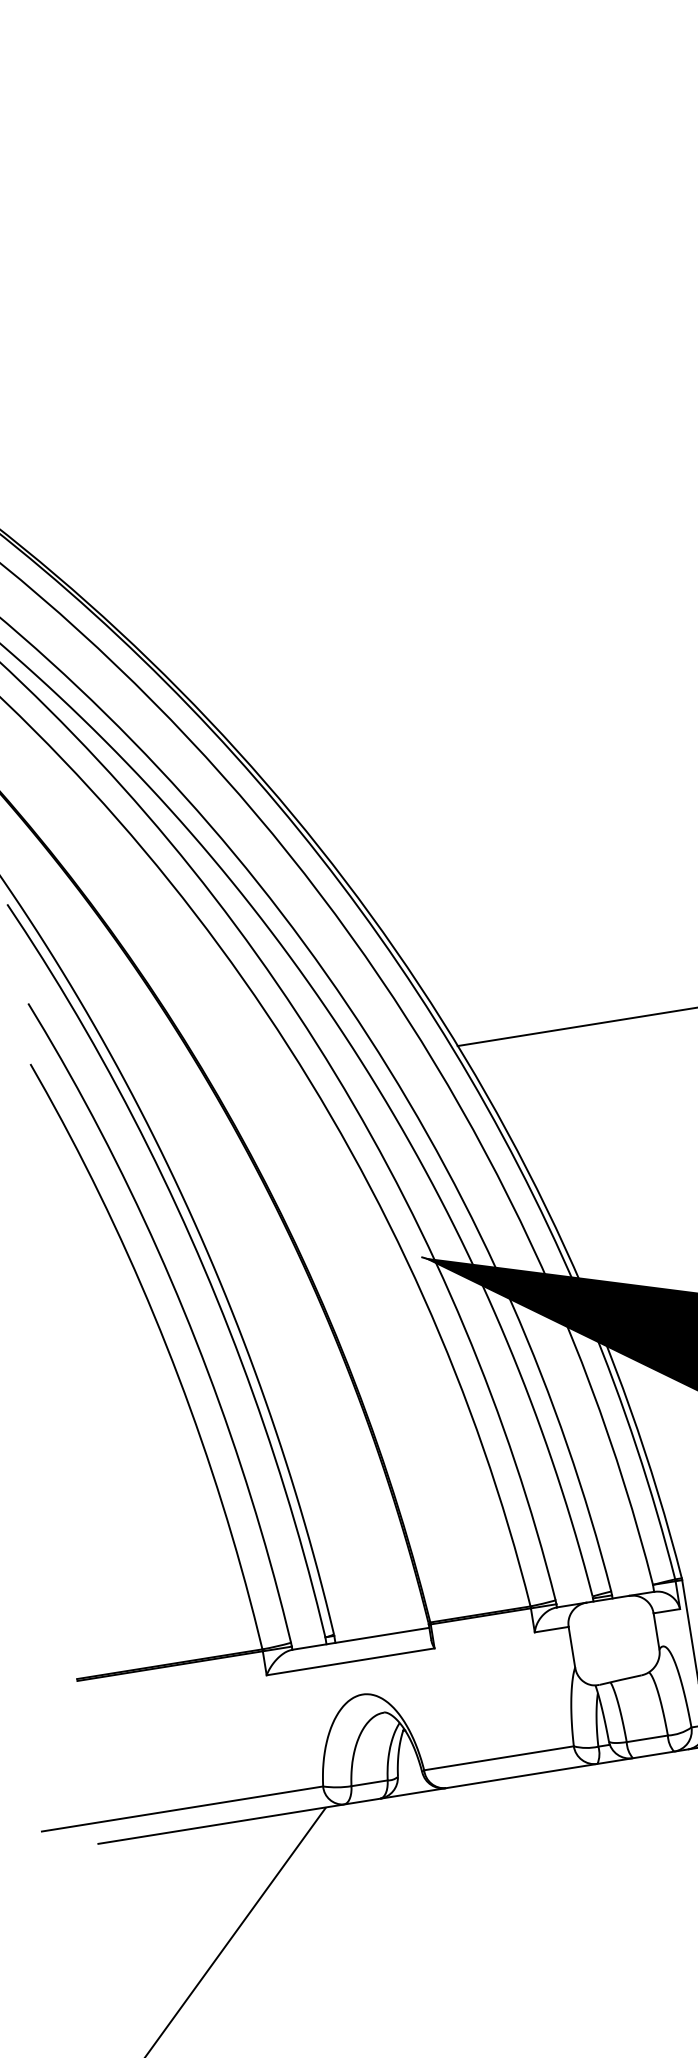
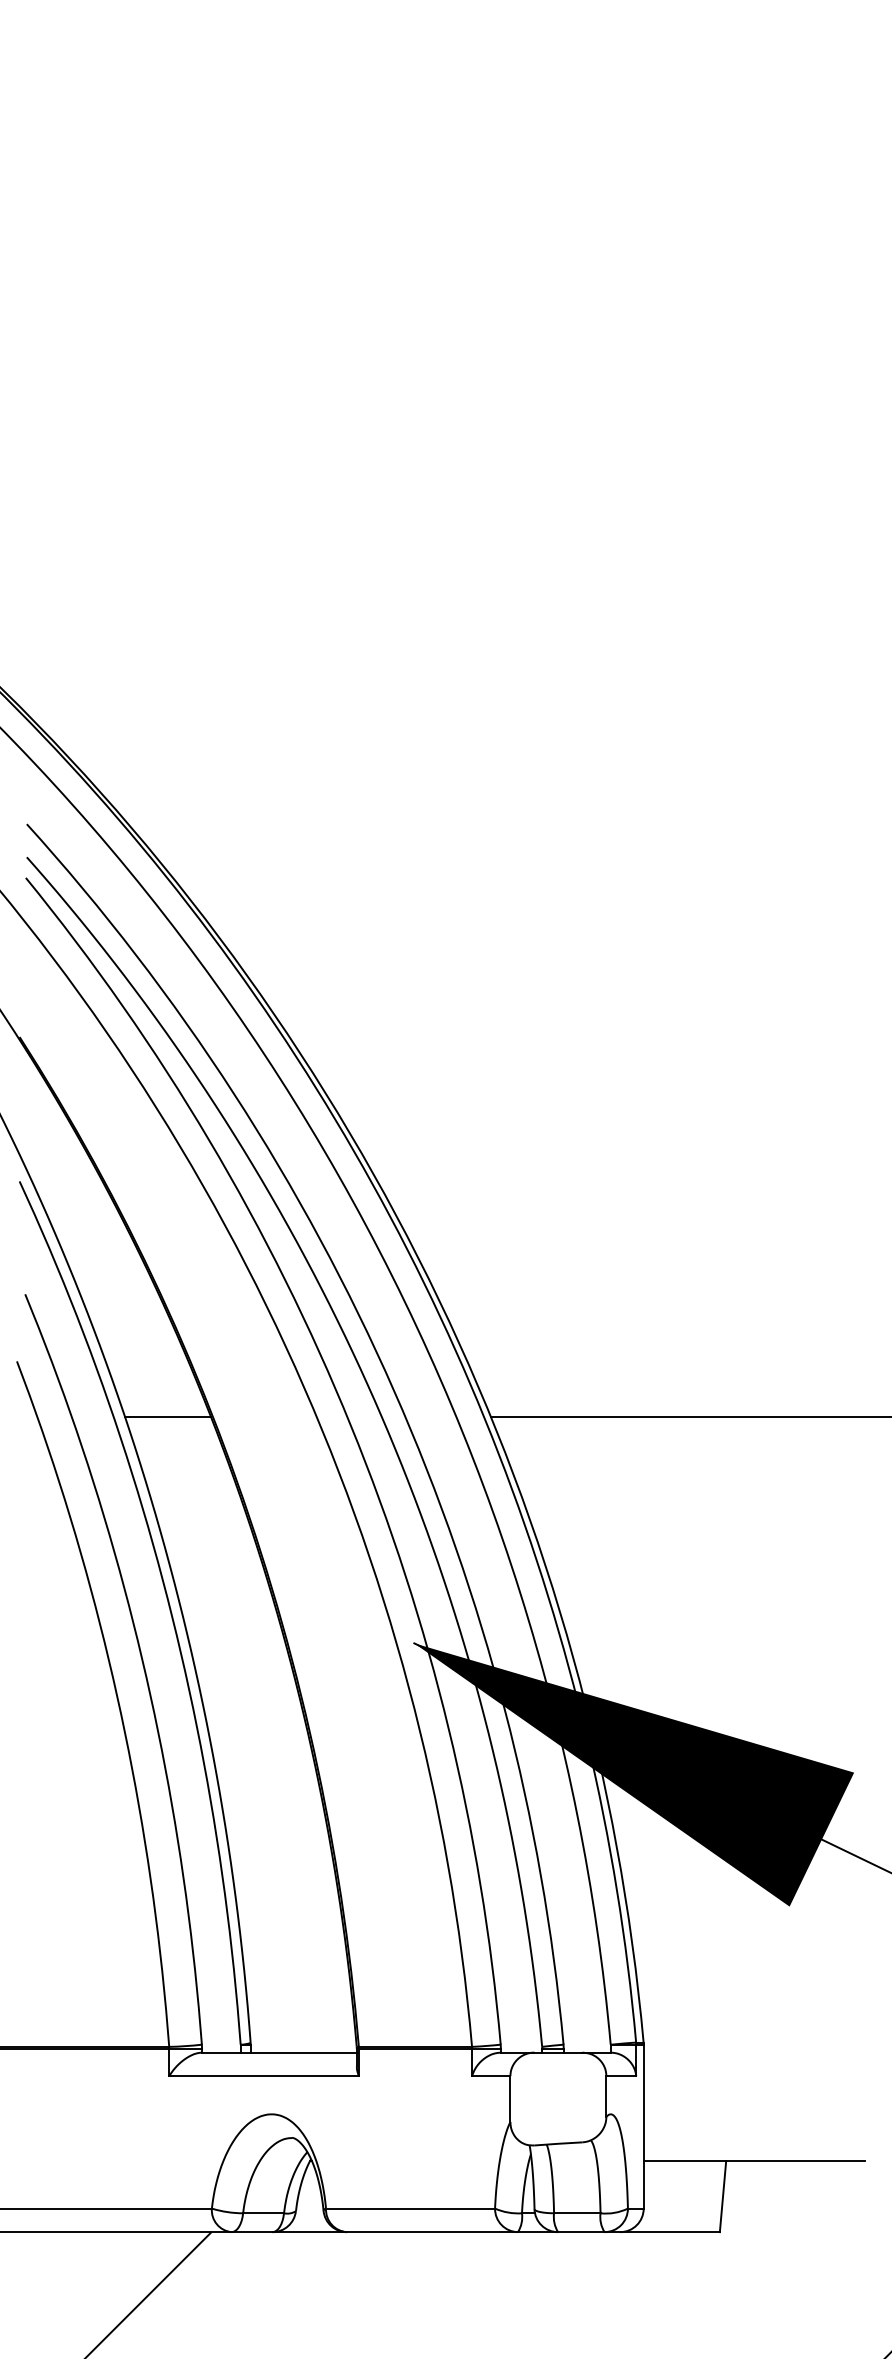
line: (171, 1091) -> (167, 1416), added

